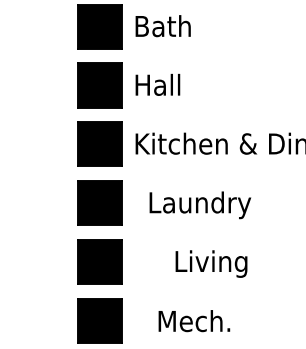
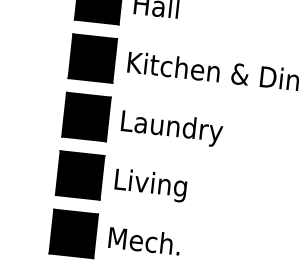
text: (200, 205) -> (172, 128), moved
text: (211, 263) -> (150, 184), moved
text: (194, 321) -> (144, 241), moved

